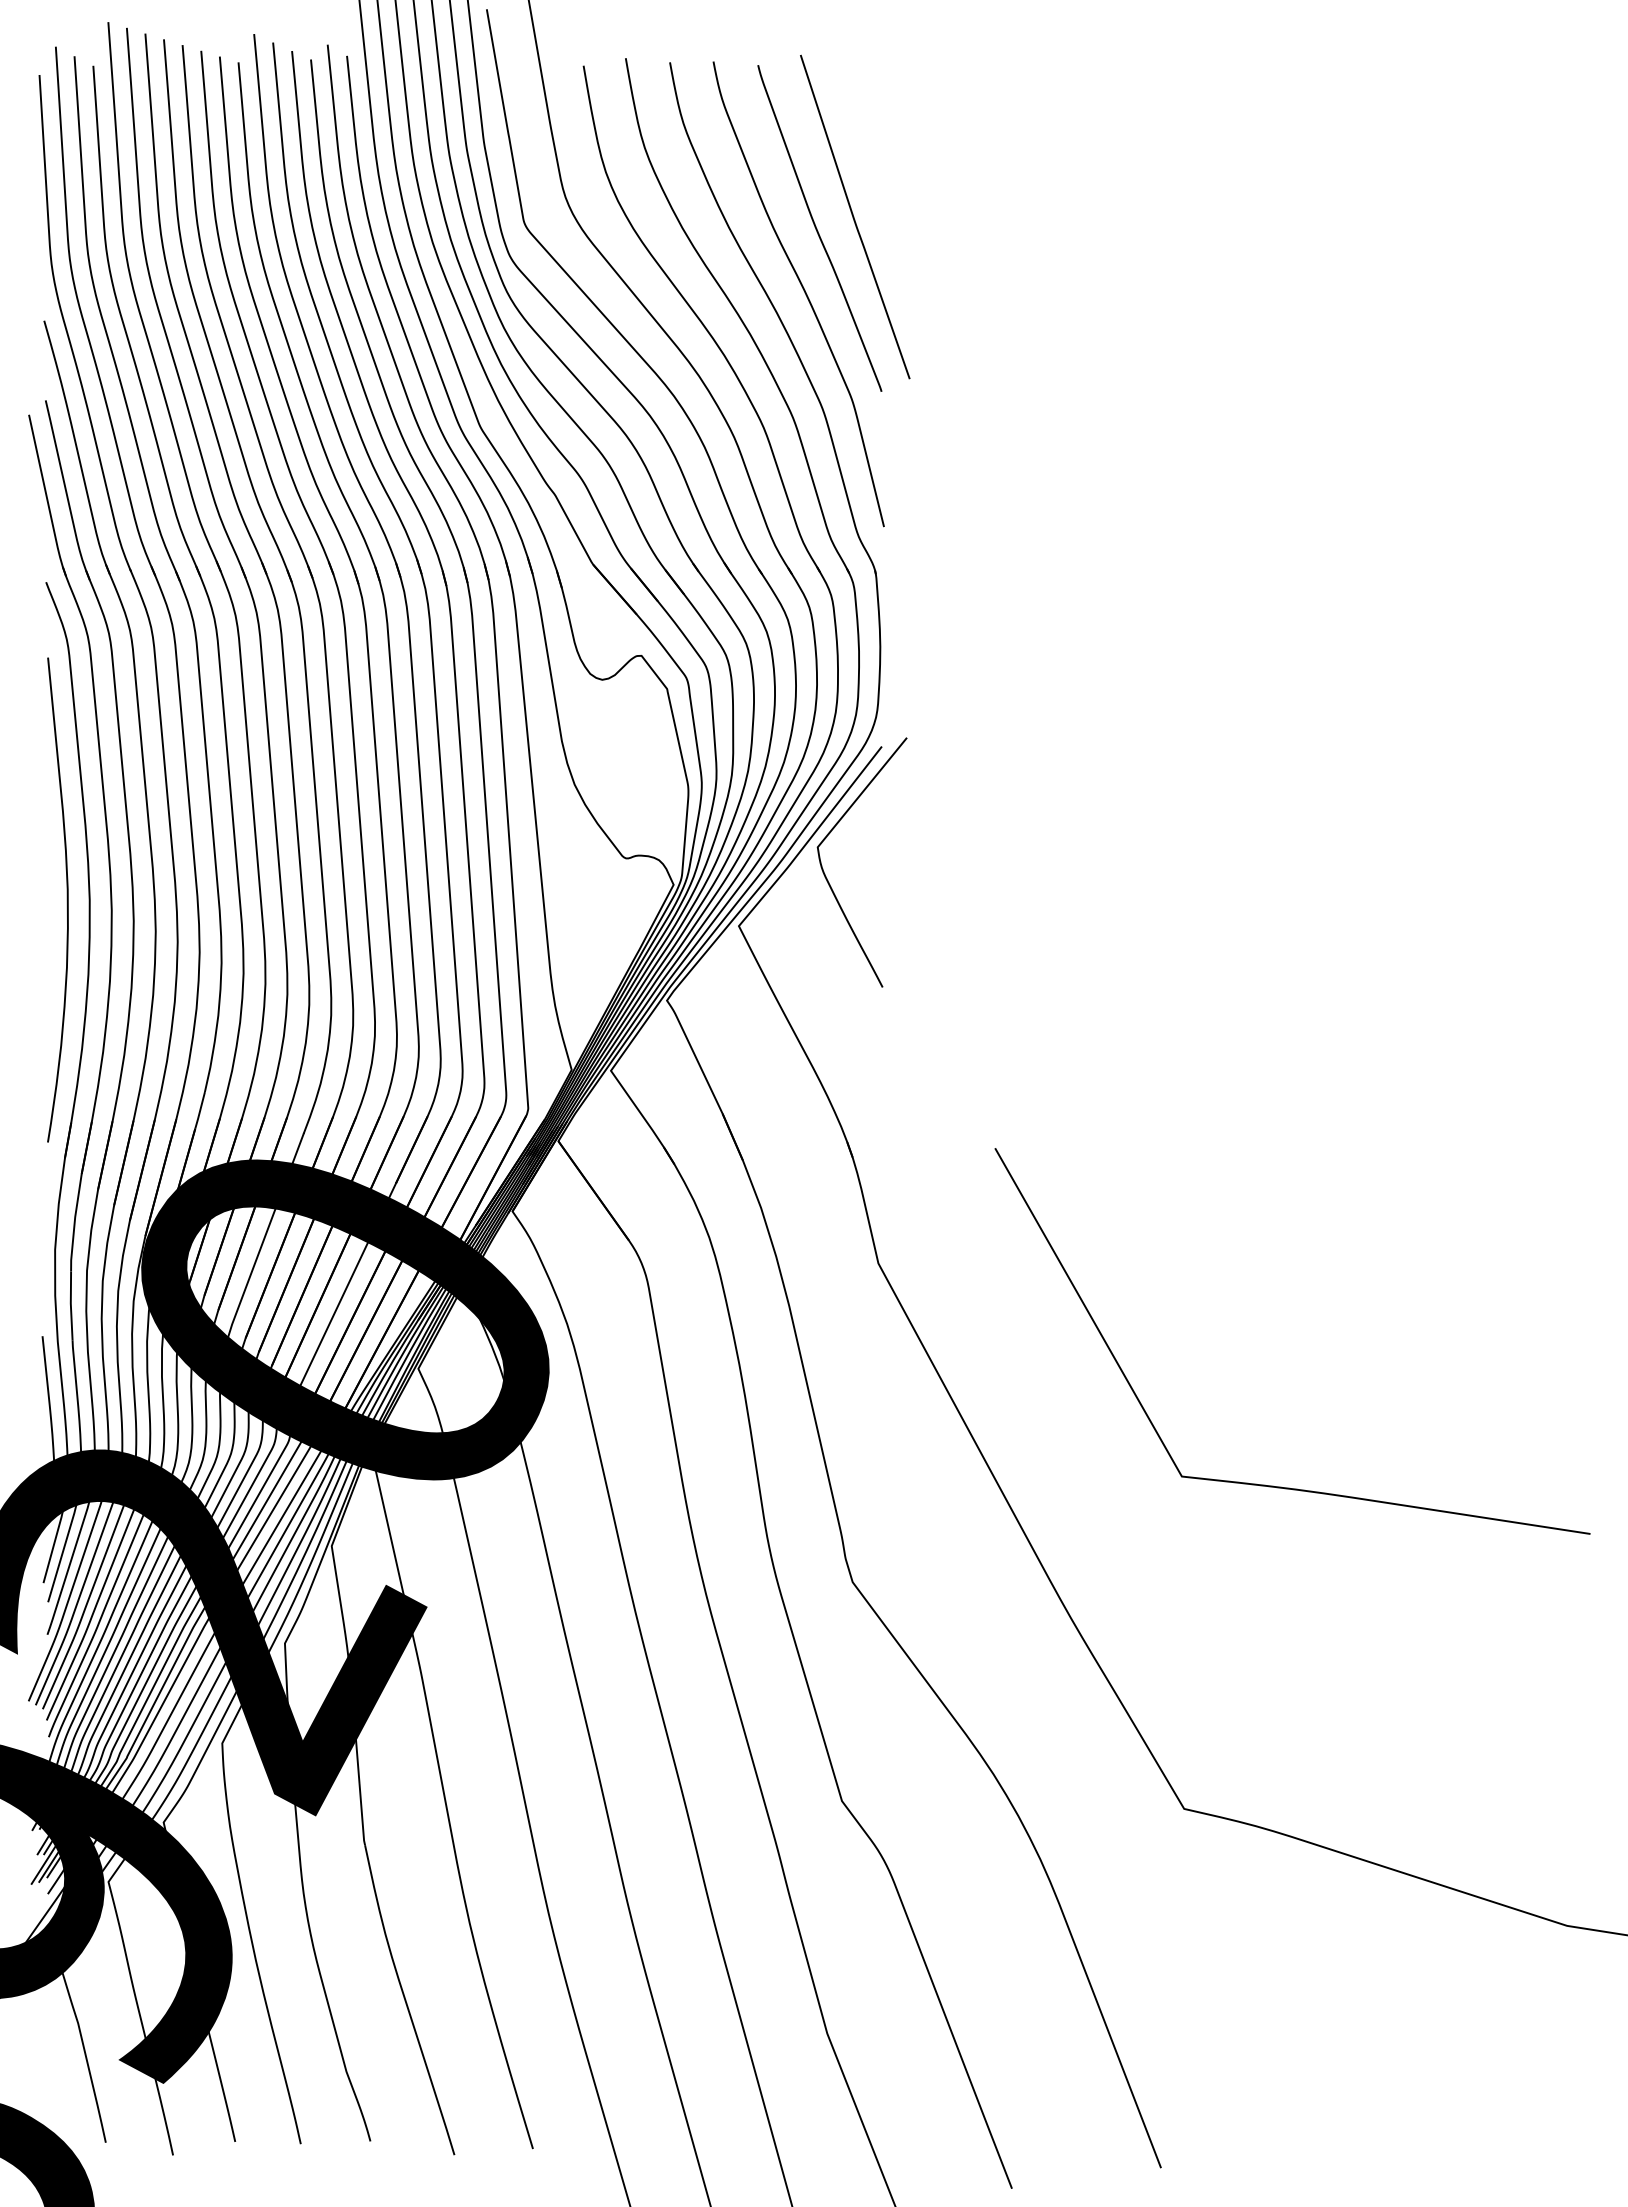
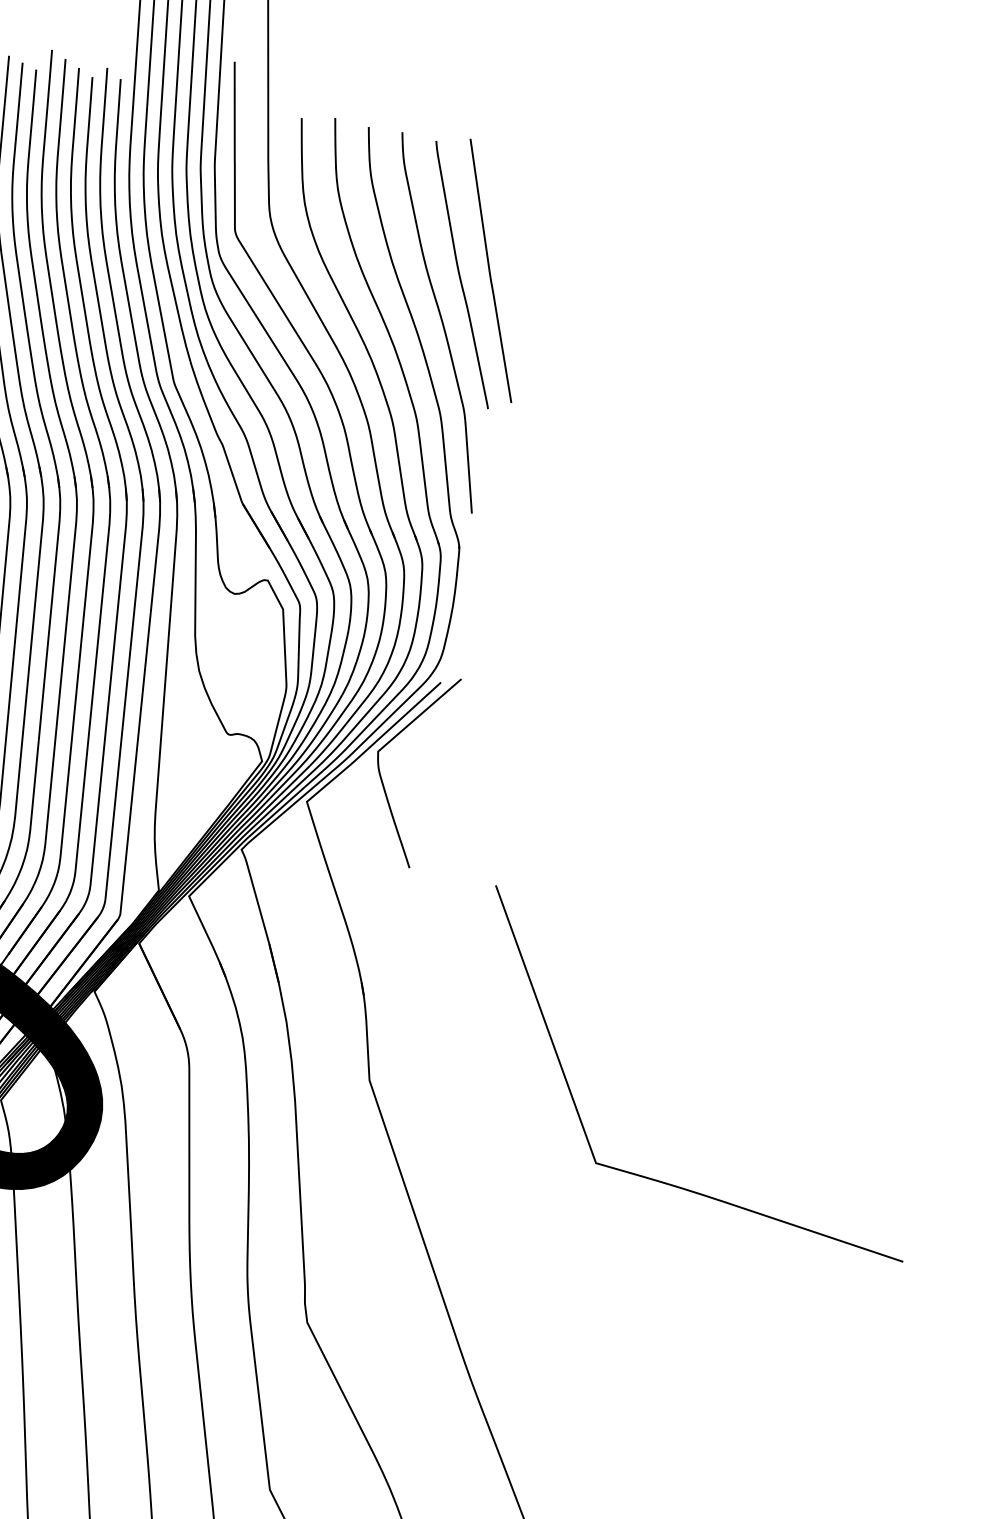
curve: (1273, 1485) -> (665, 1182), moved

